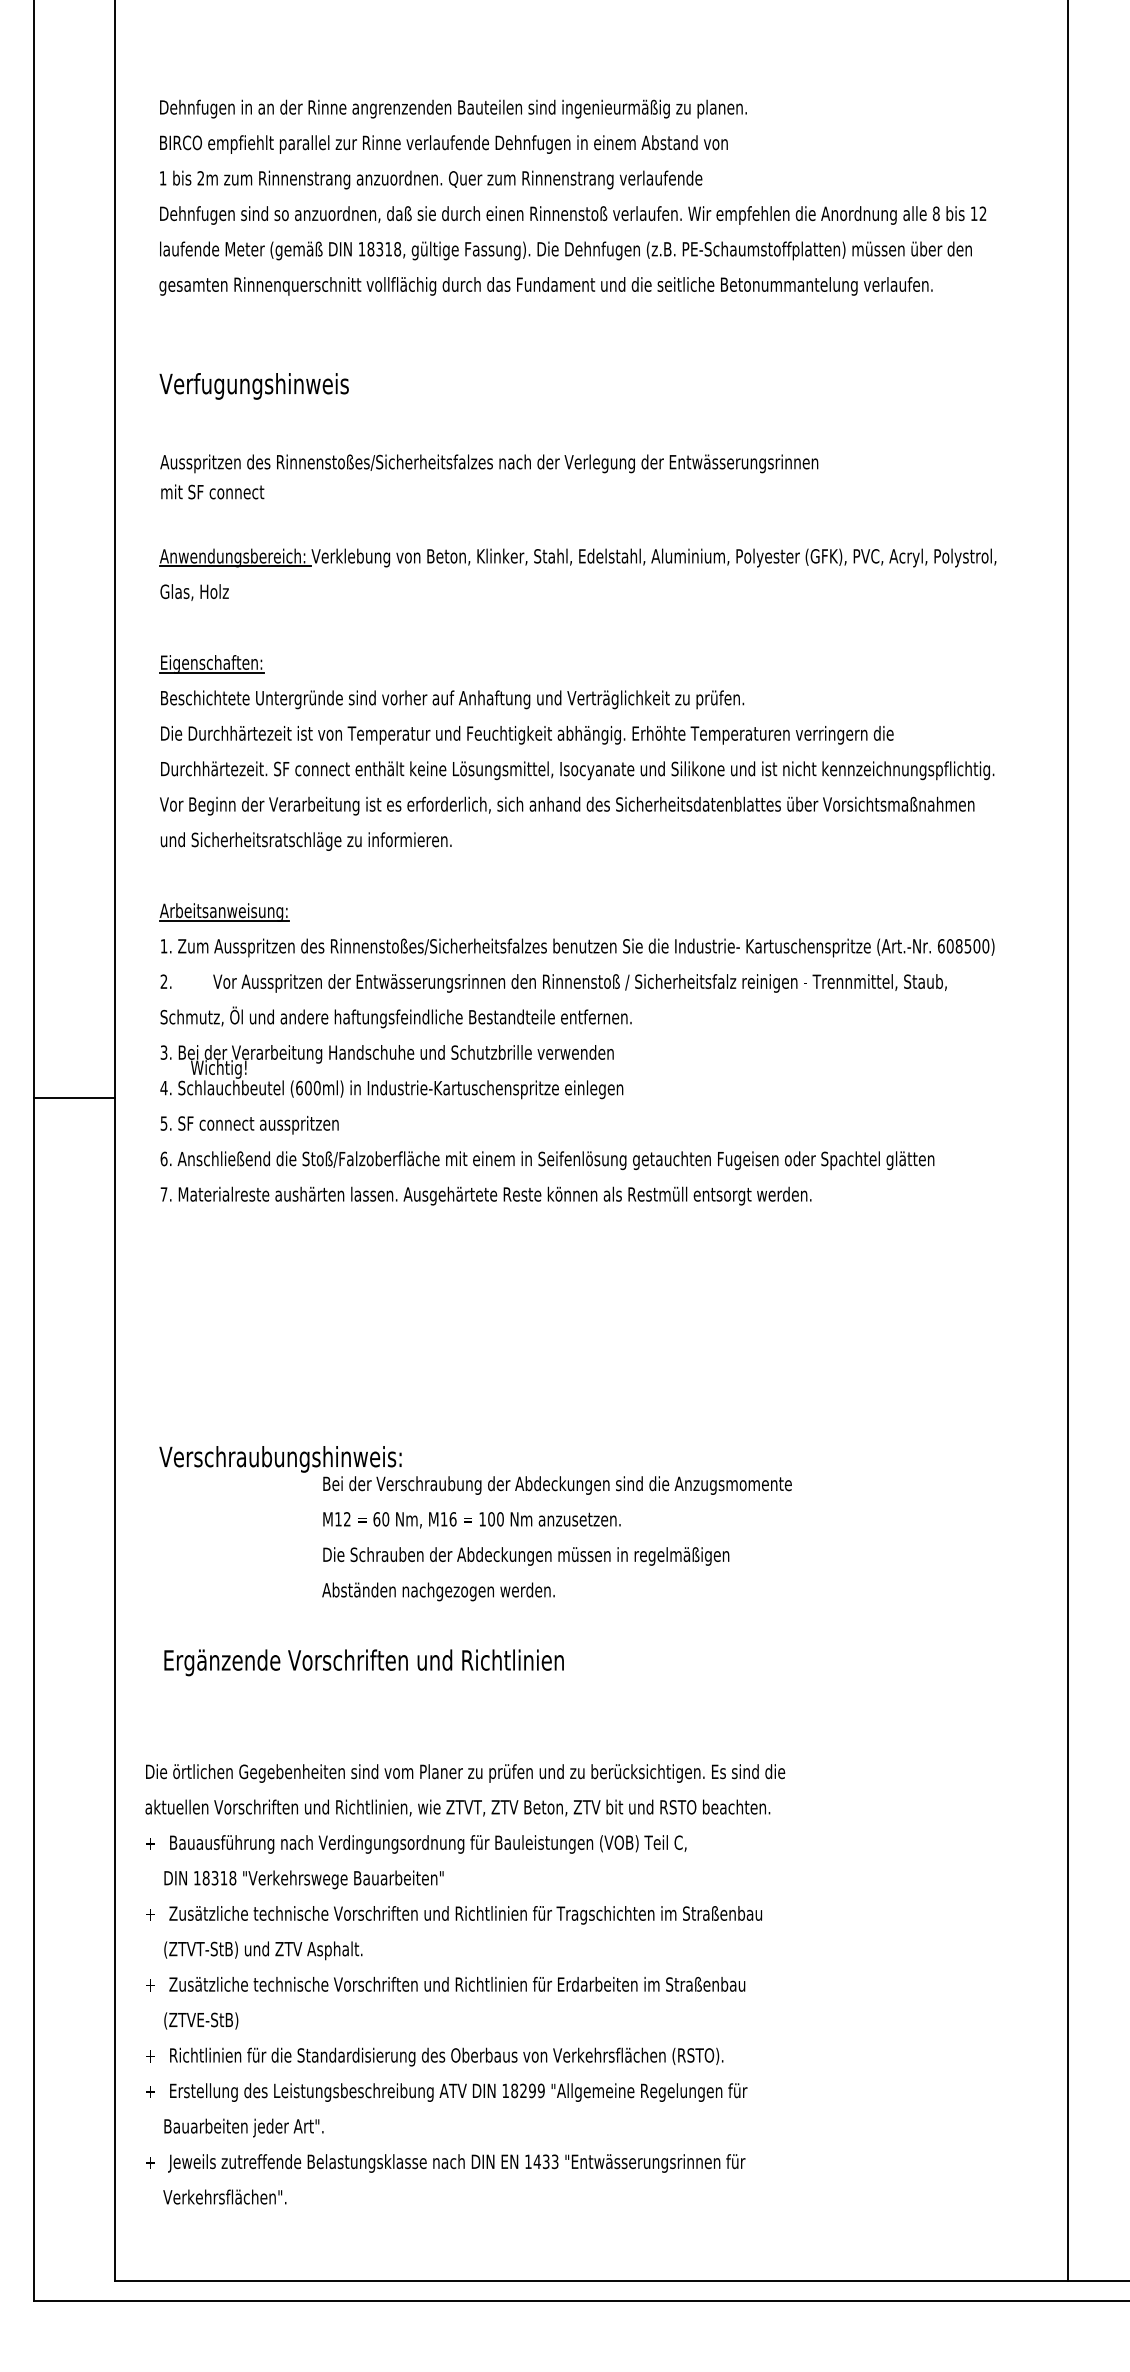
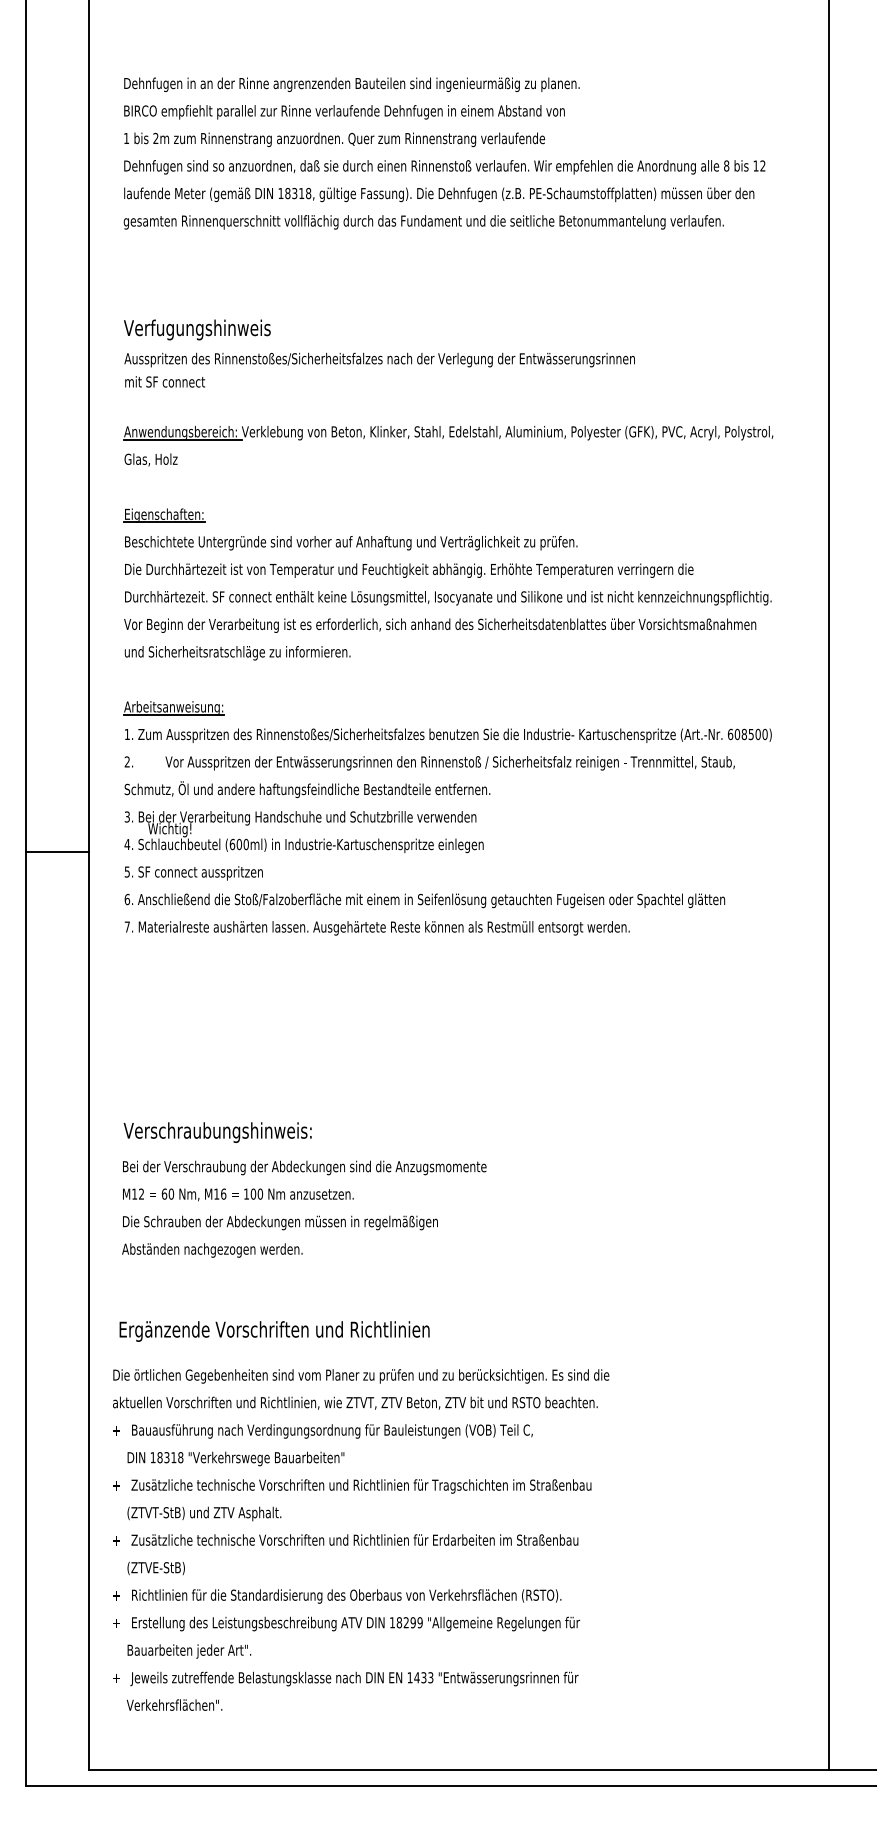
text: (254, 385) -> (197, 329), moved
text: (557, 1537) -> (304, 1208), moved
text: (363, 1662) -> (274, 1331), moved

